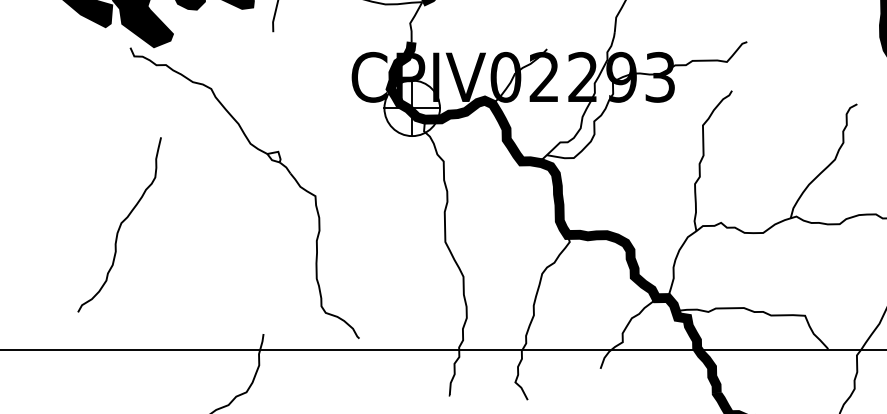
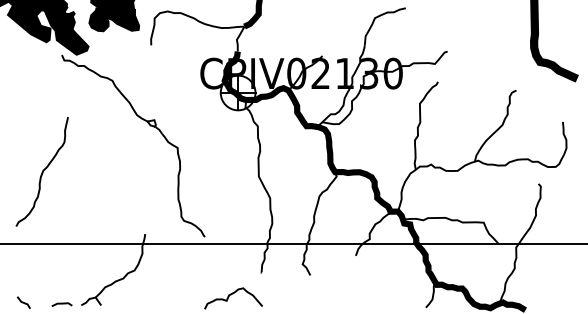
text: (620, 77) -> (368, 73), CPIV02293 -> CPIV02130
curve: (120, 224) -> (42, 171), moved

